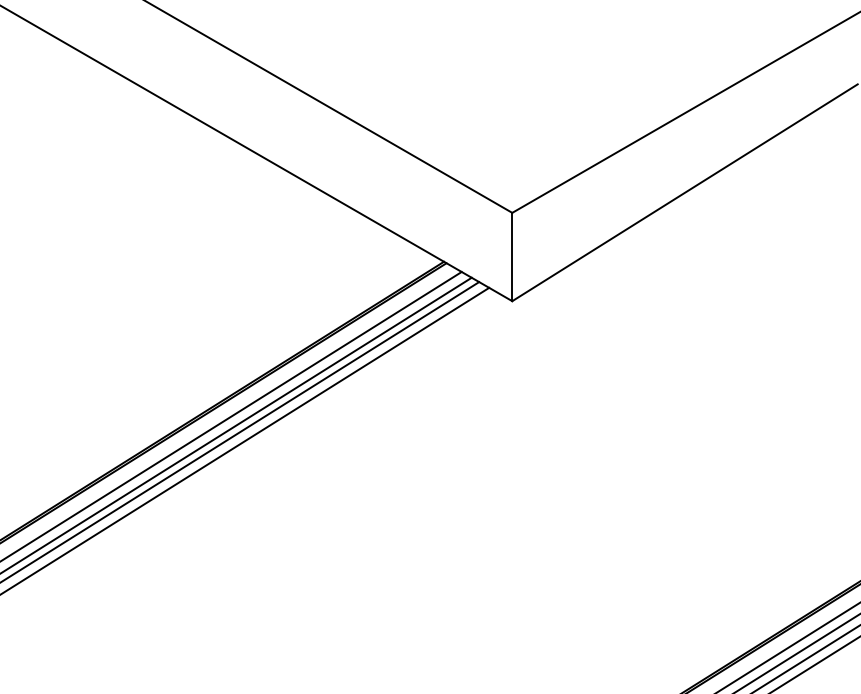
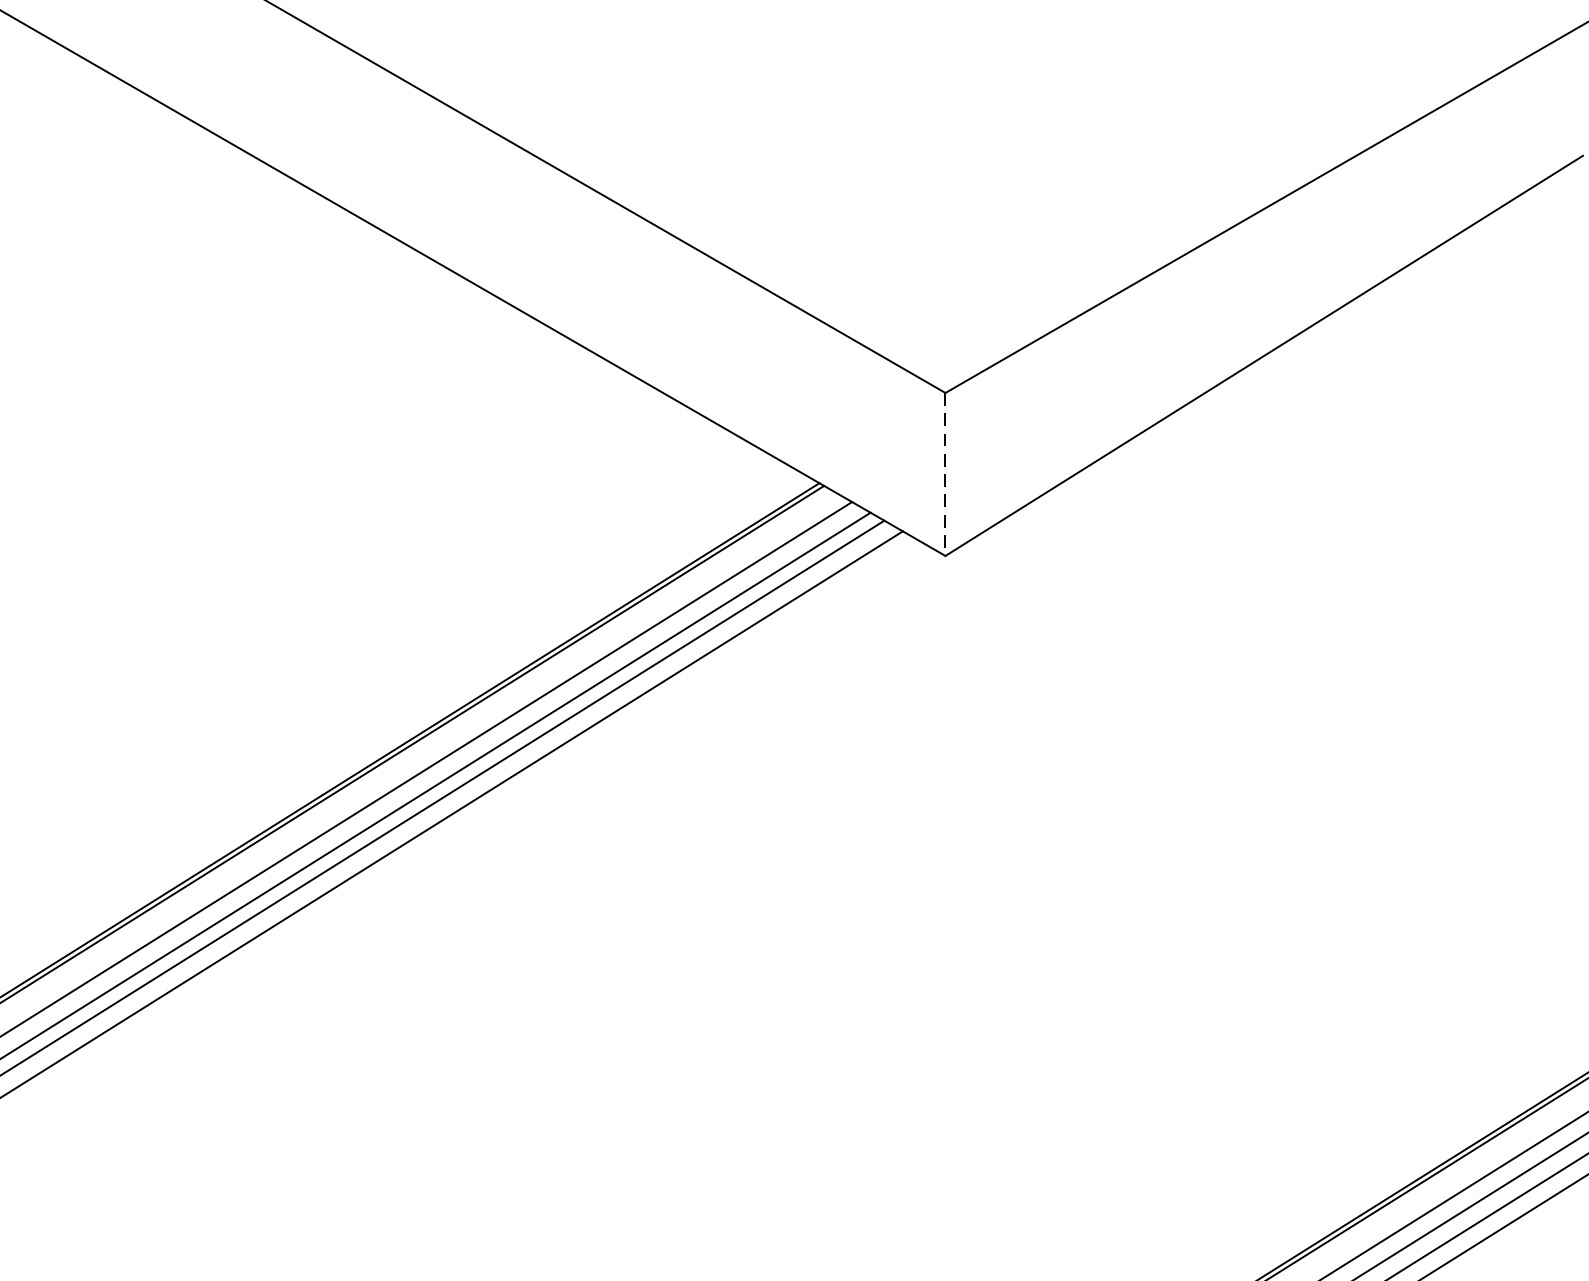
line: (512, 257) -> (945, 475), solid -> dashed

